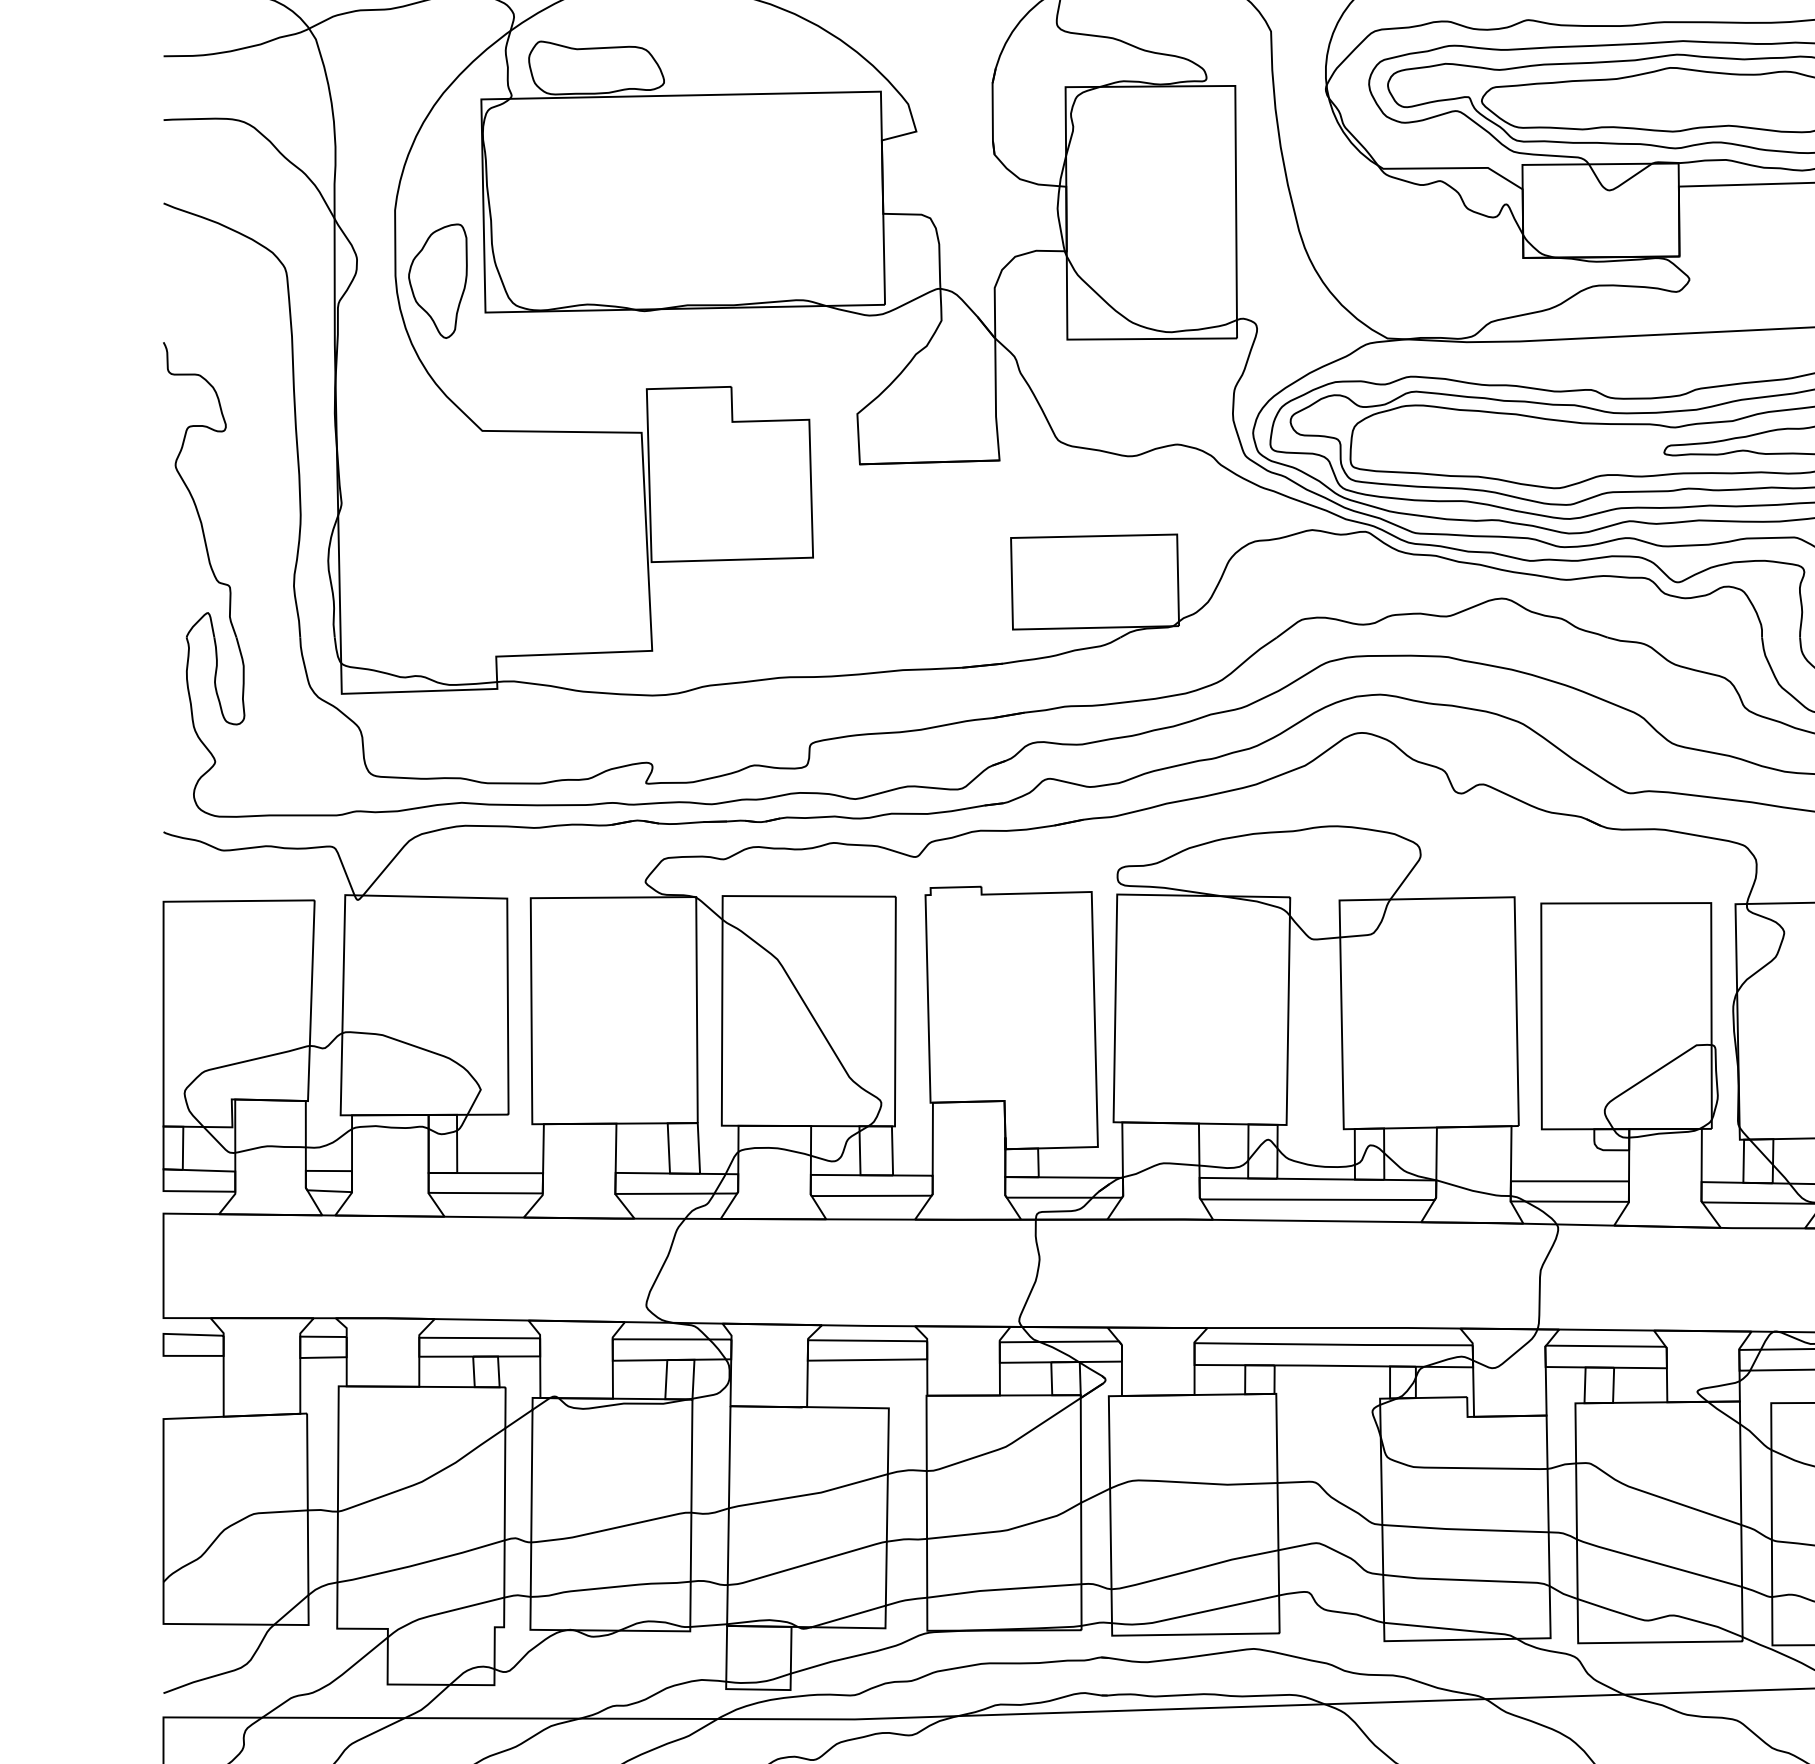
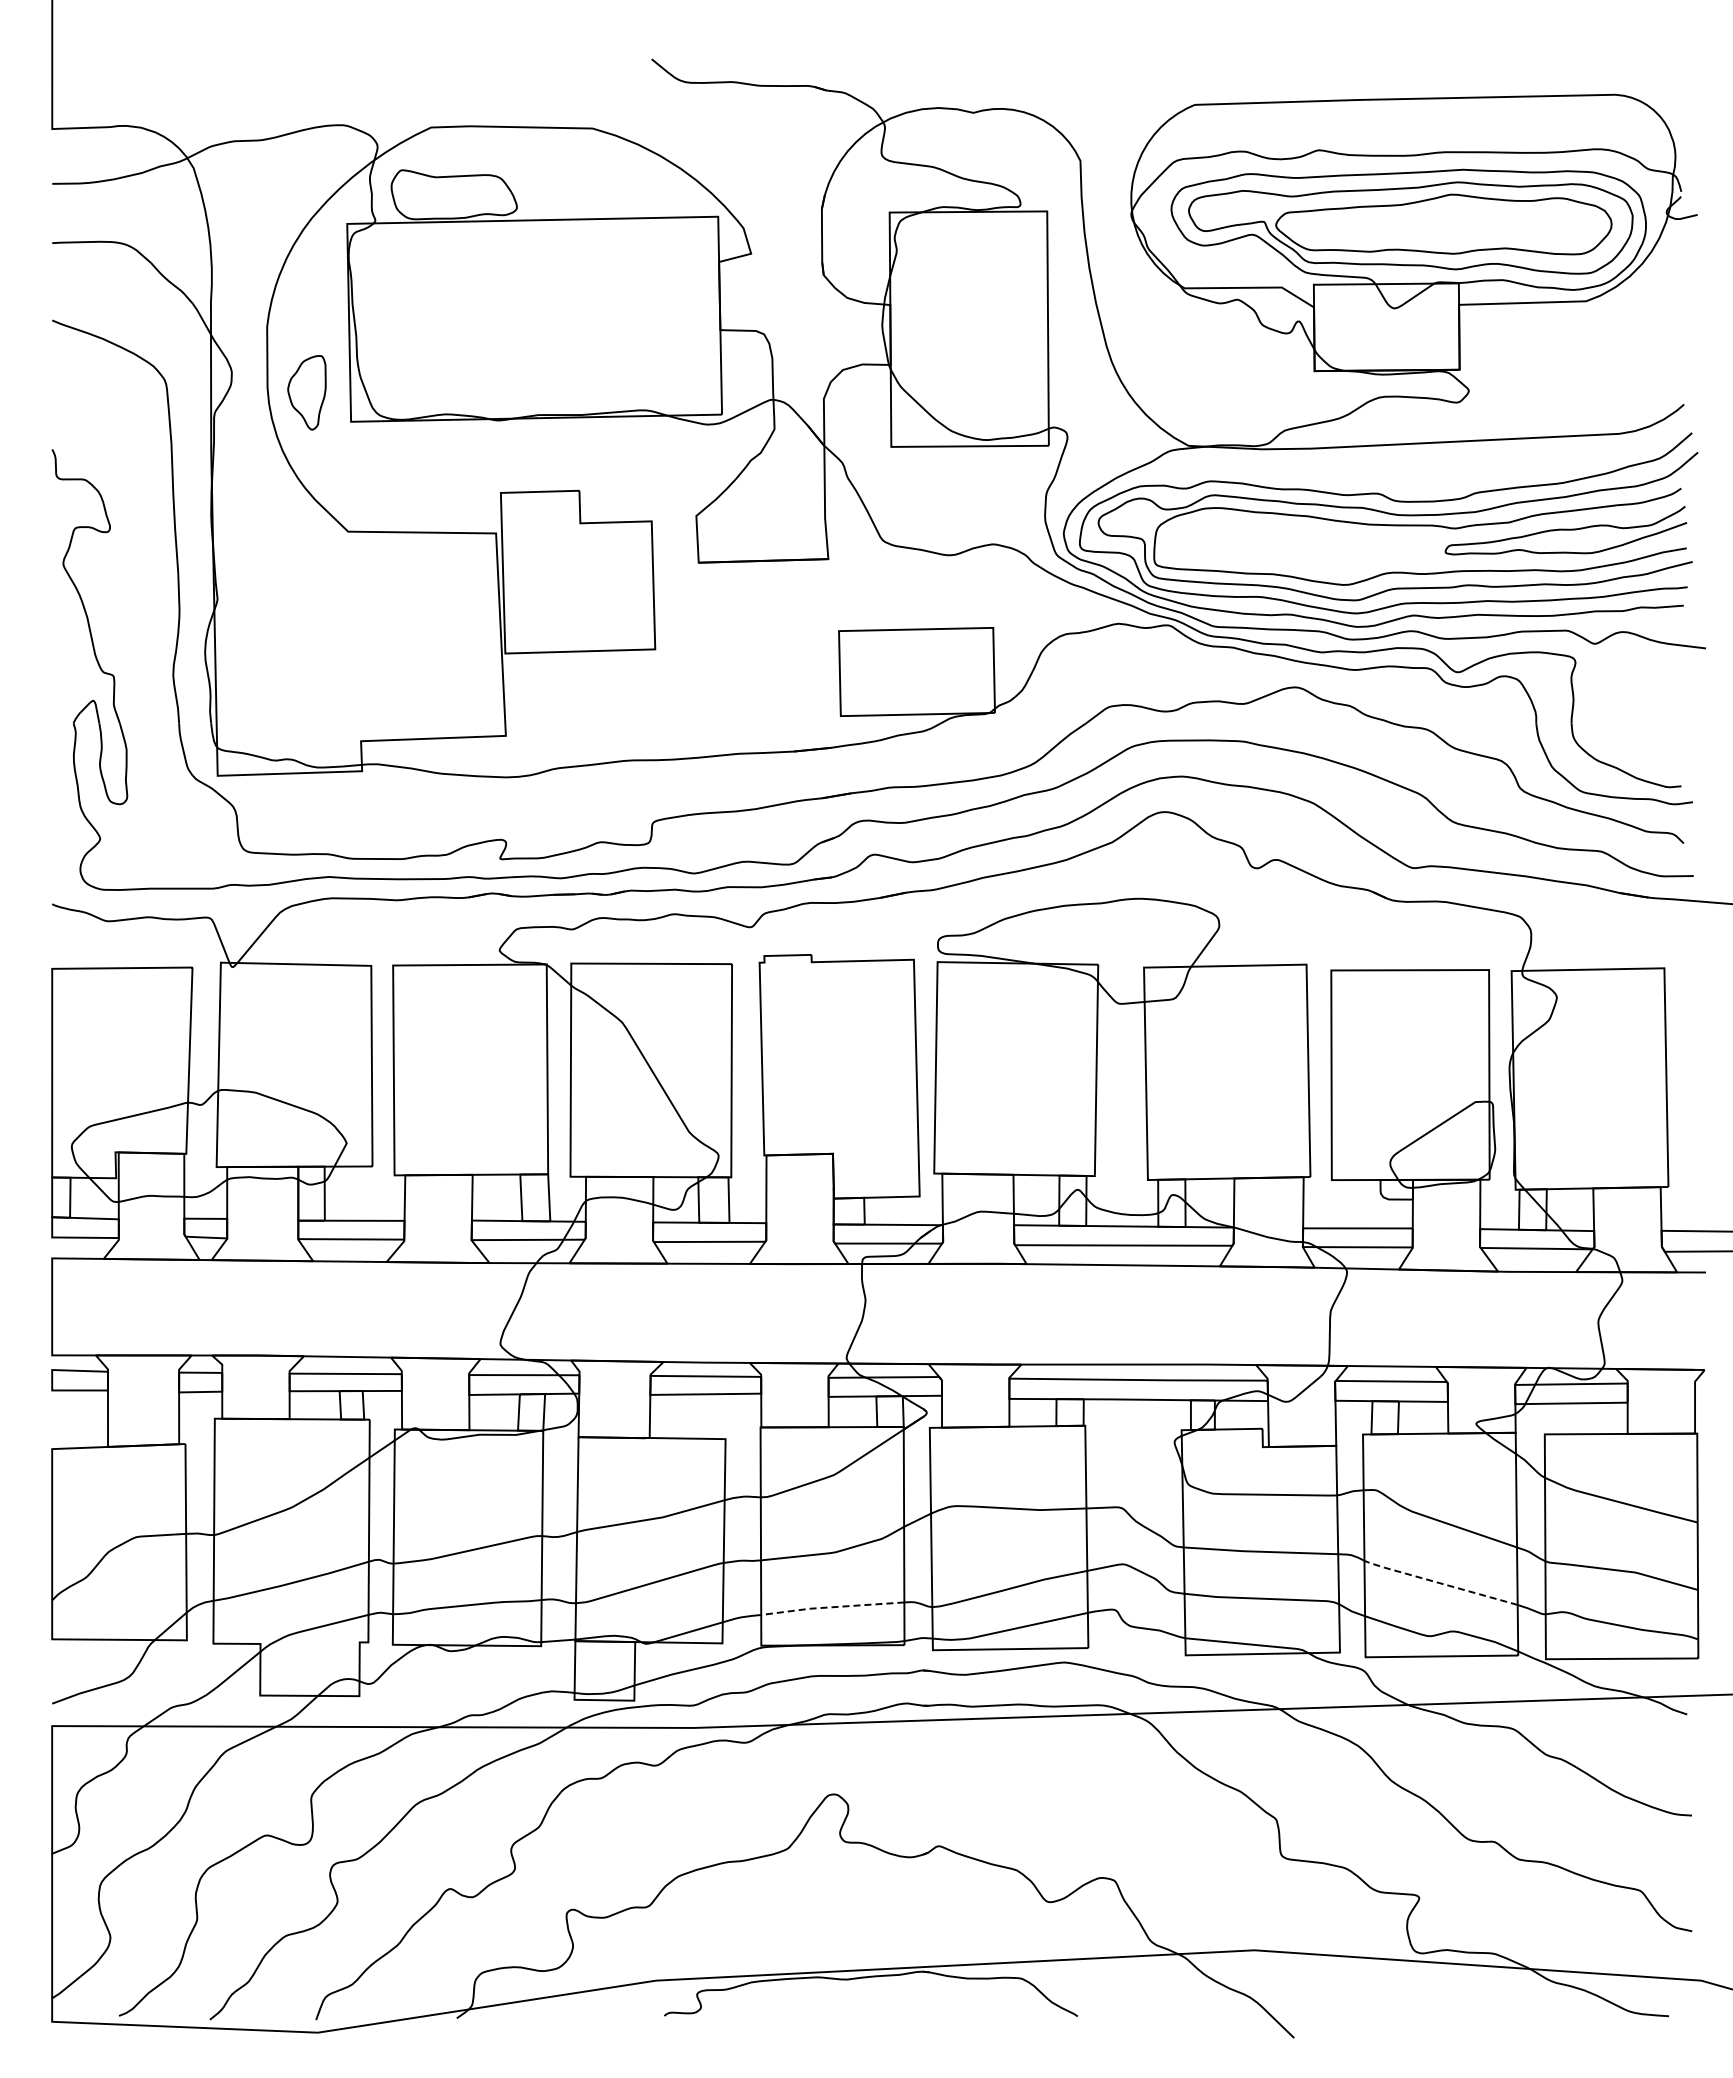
part: (437, 280) -> (306, 392), size x0.7
line: (1657, 1563) -> (1439, 1583), solid -> dashed
line: (1002, 1589) -> (831, 1607), solid -> dashed

